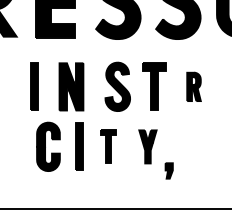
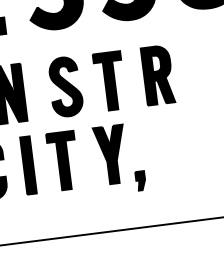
part: (193, 86) -> (157, 74), size x1.67
part: (108, 146) -> (63, 160), size x1.43
part: (147, 146) -> (110, 154), size x1.43

